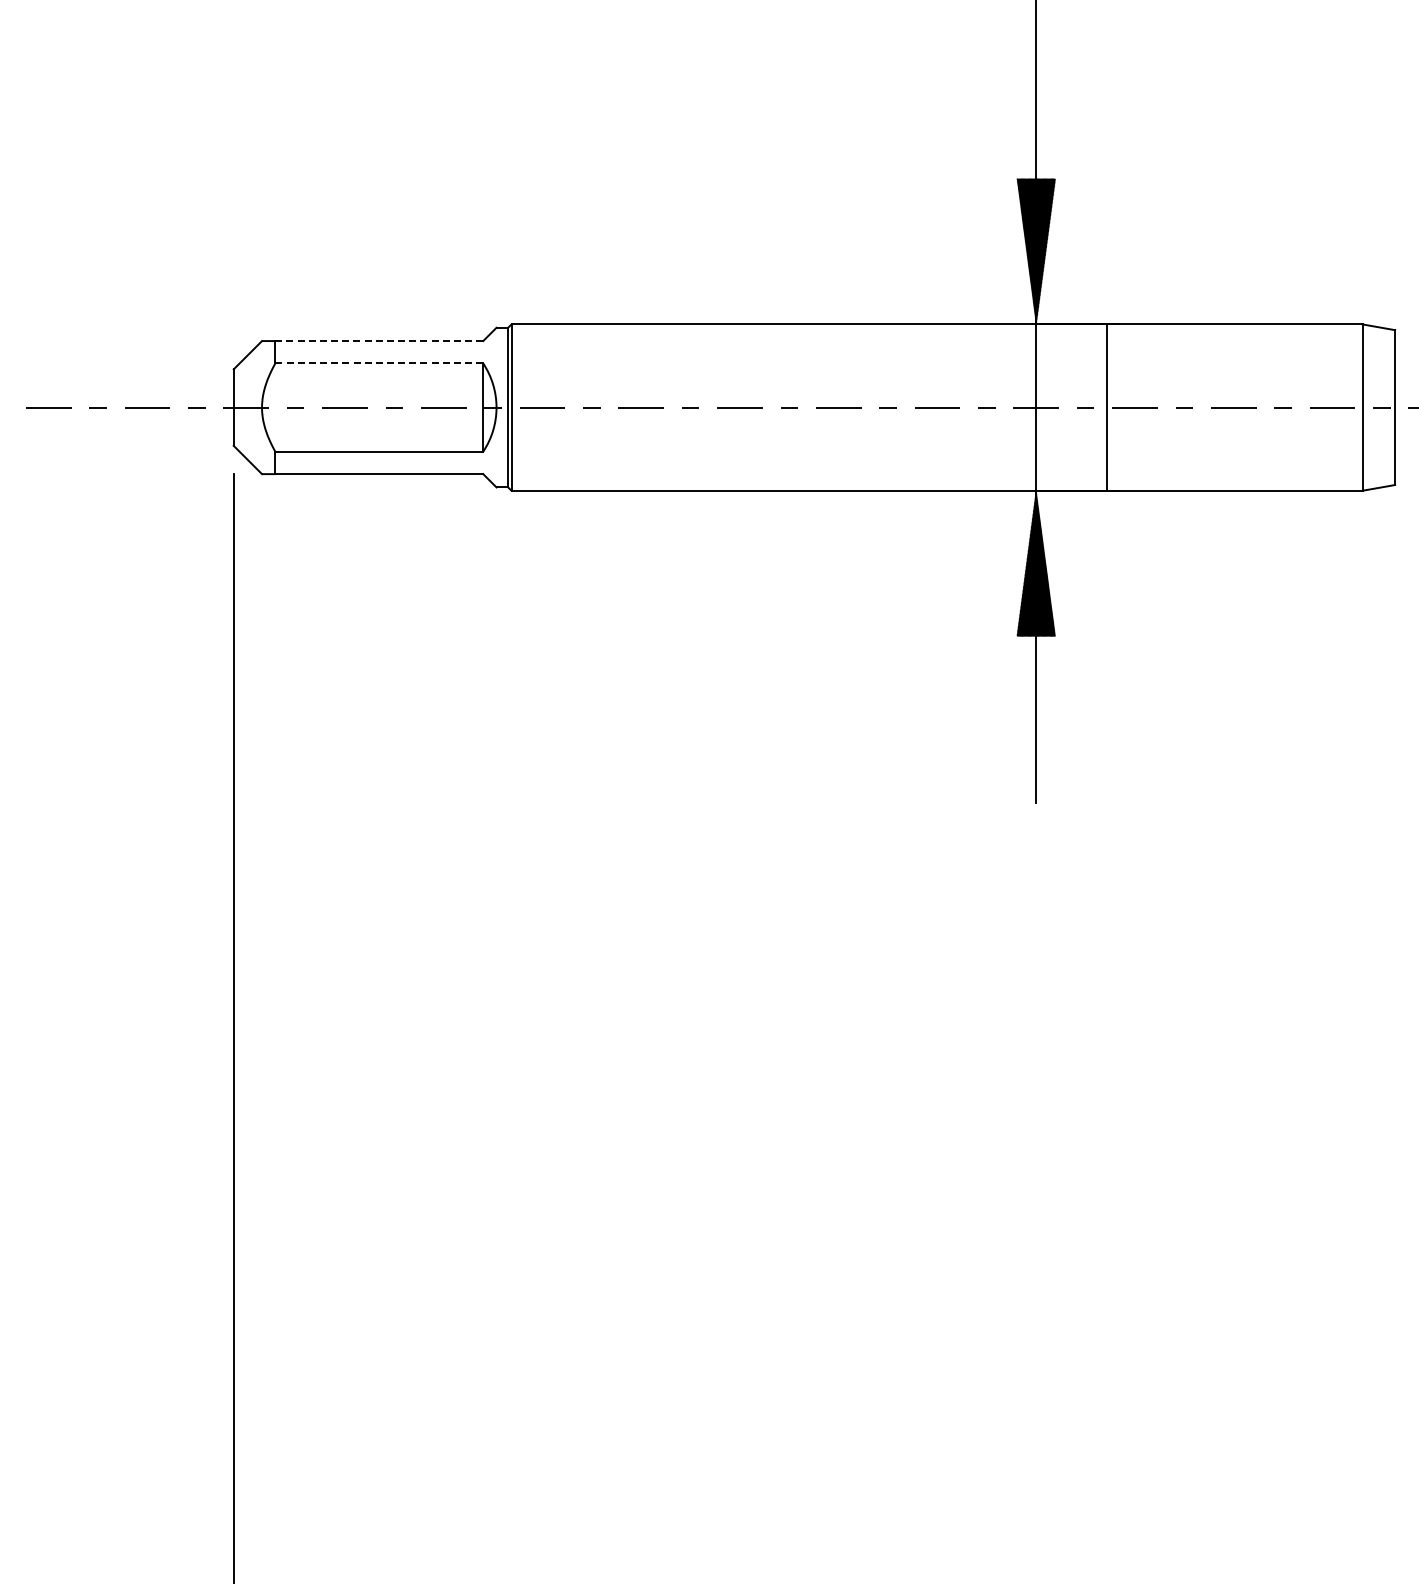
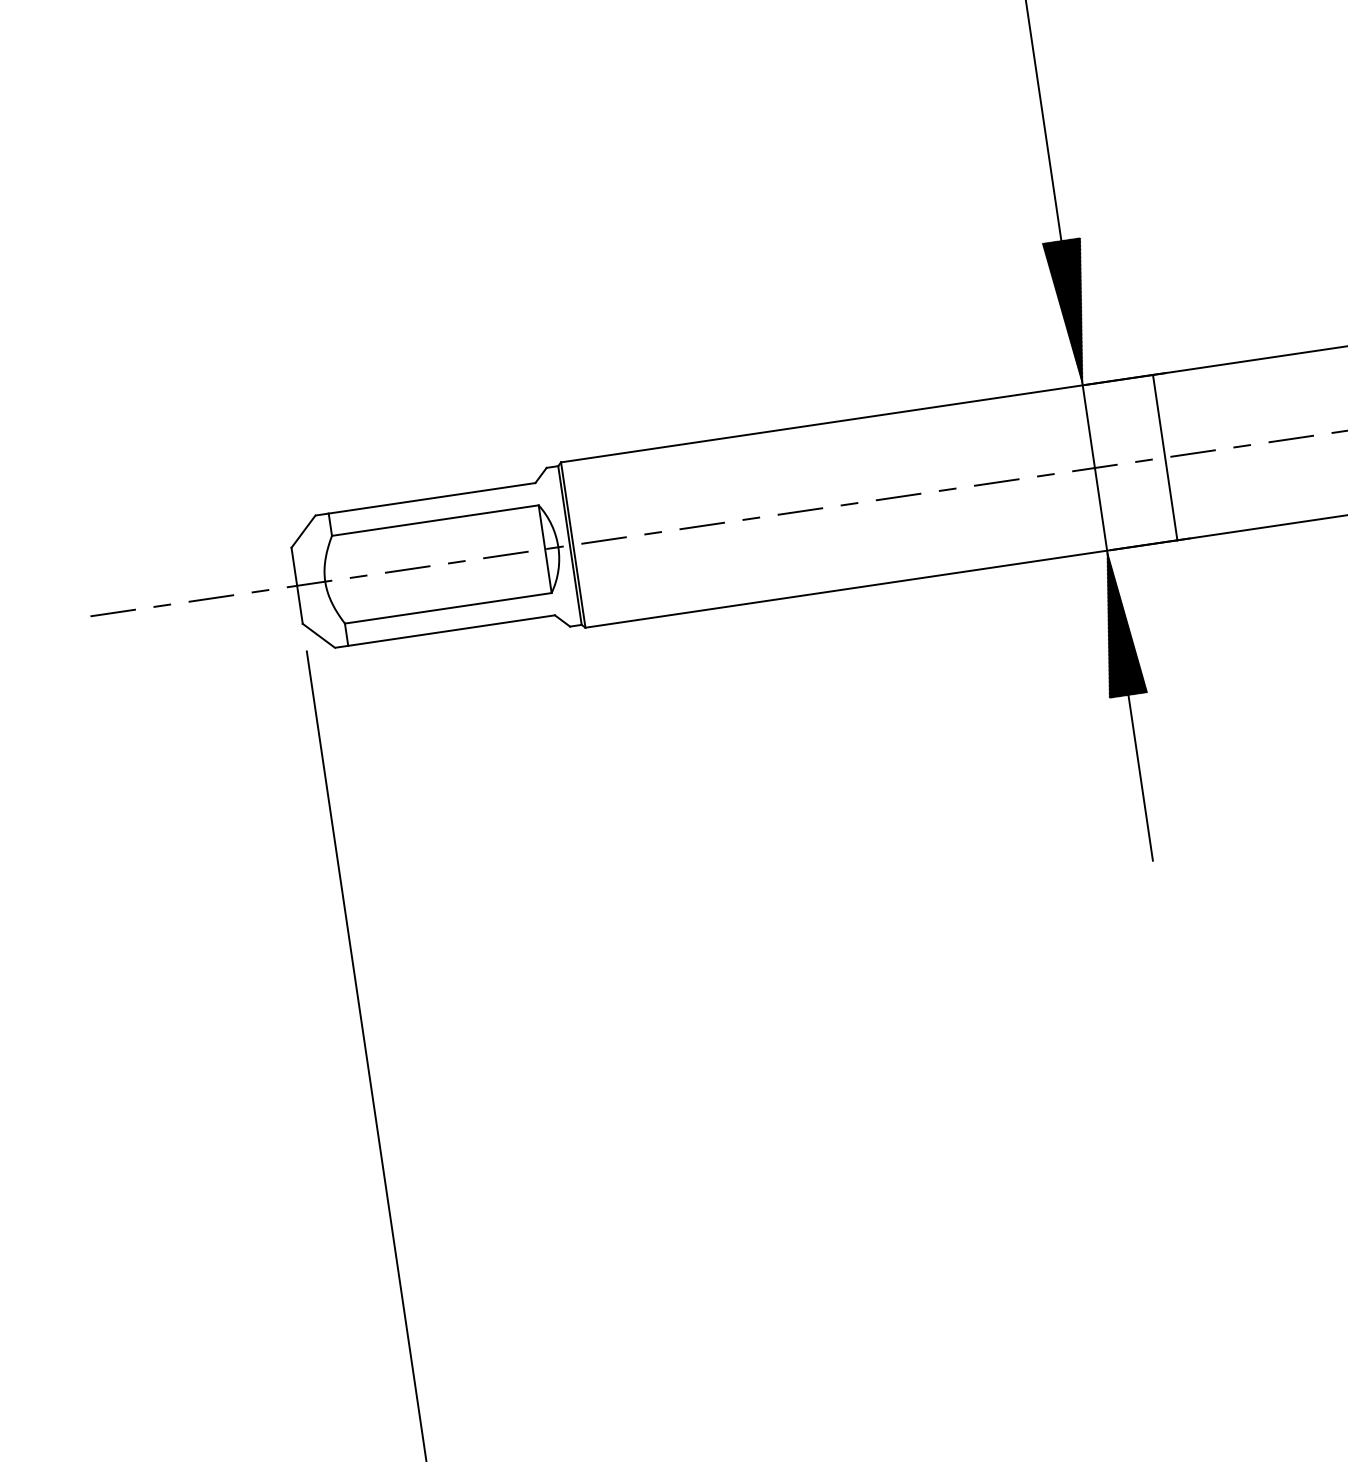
line: (379, 341) -> (432, 498), dashed -> solid
line: (379, 363) -> (435, 520), dashed -> solid

